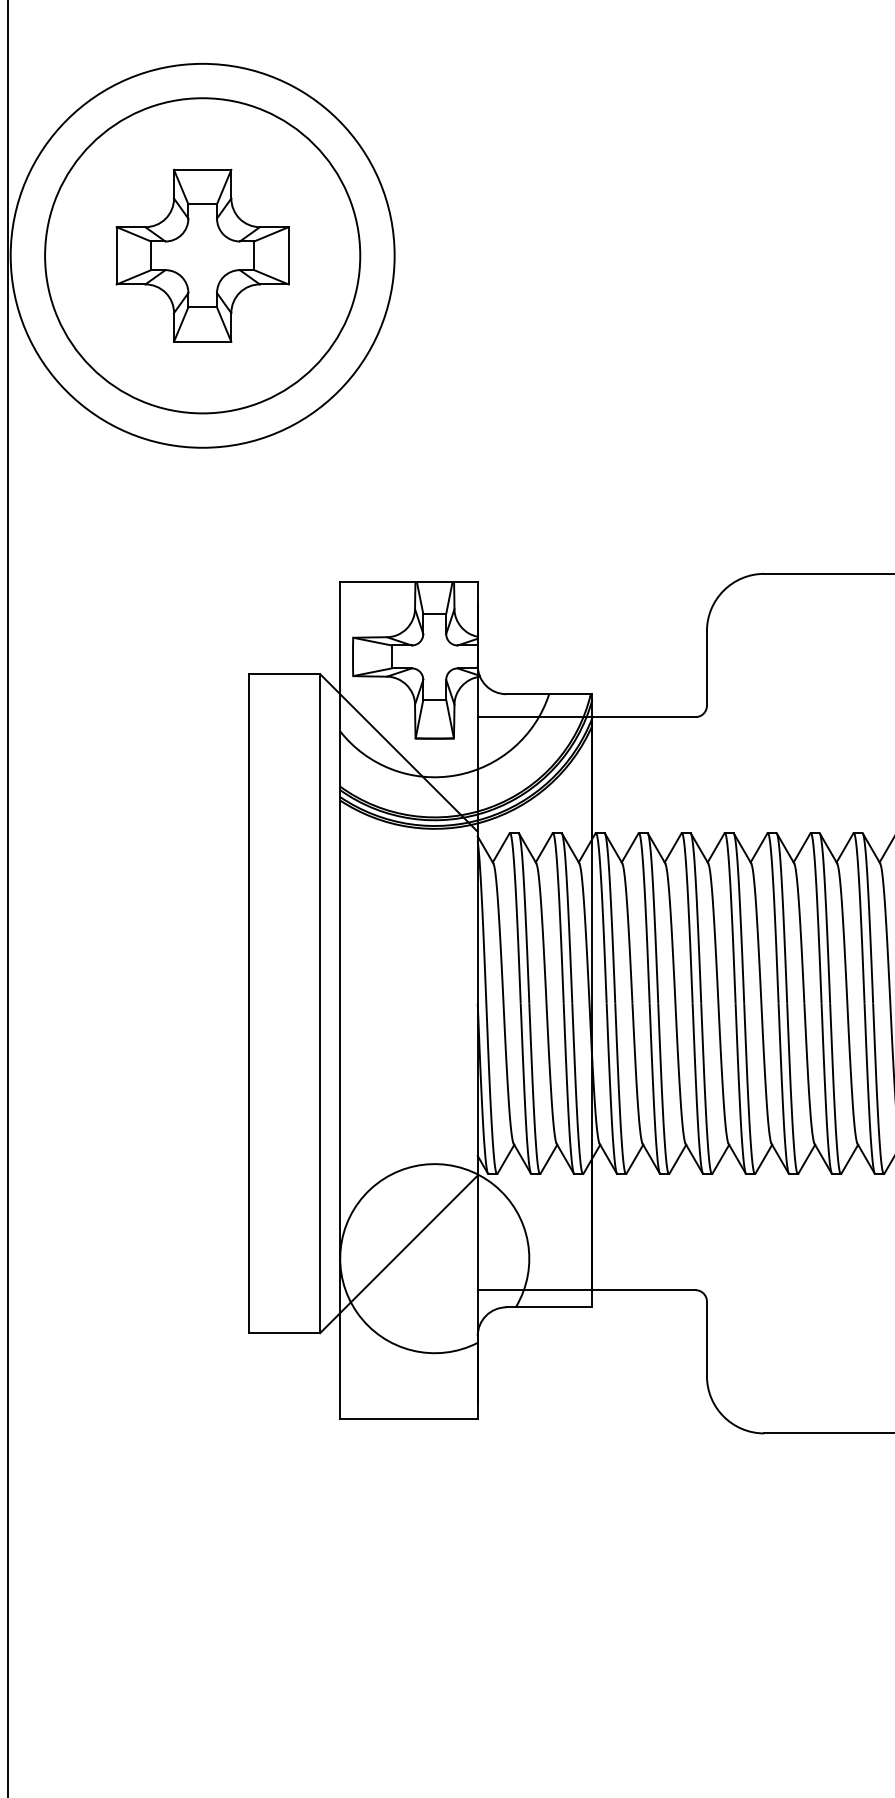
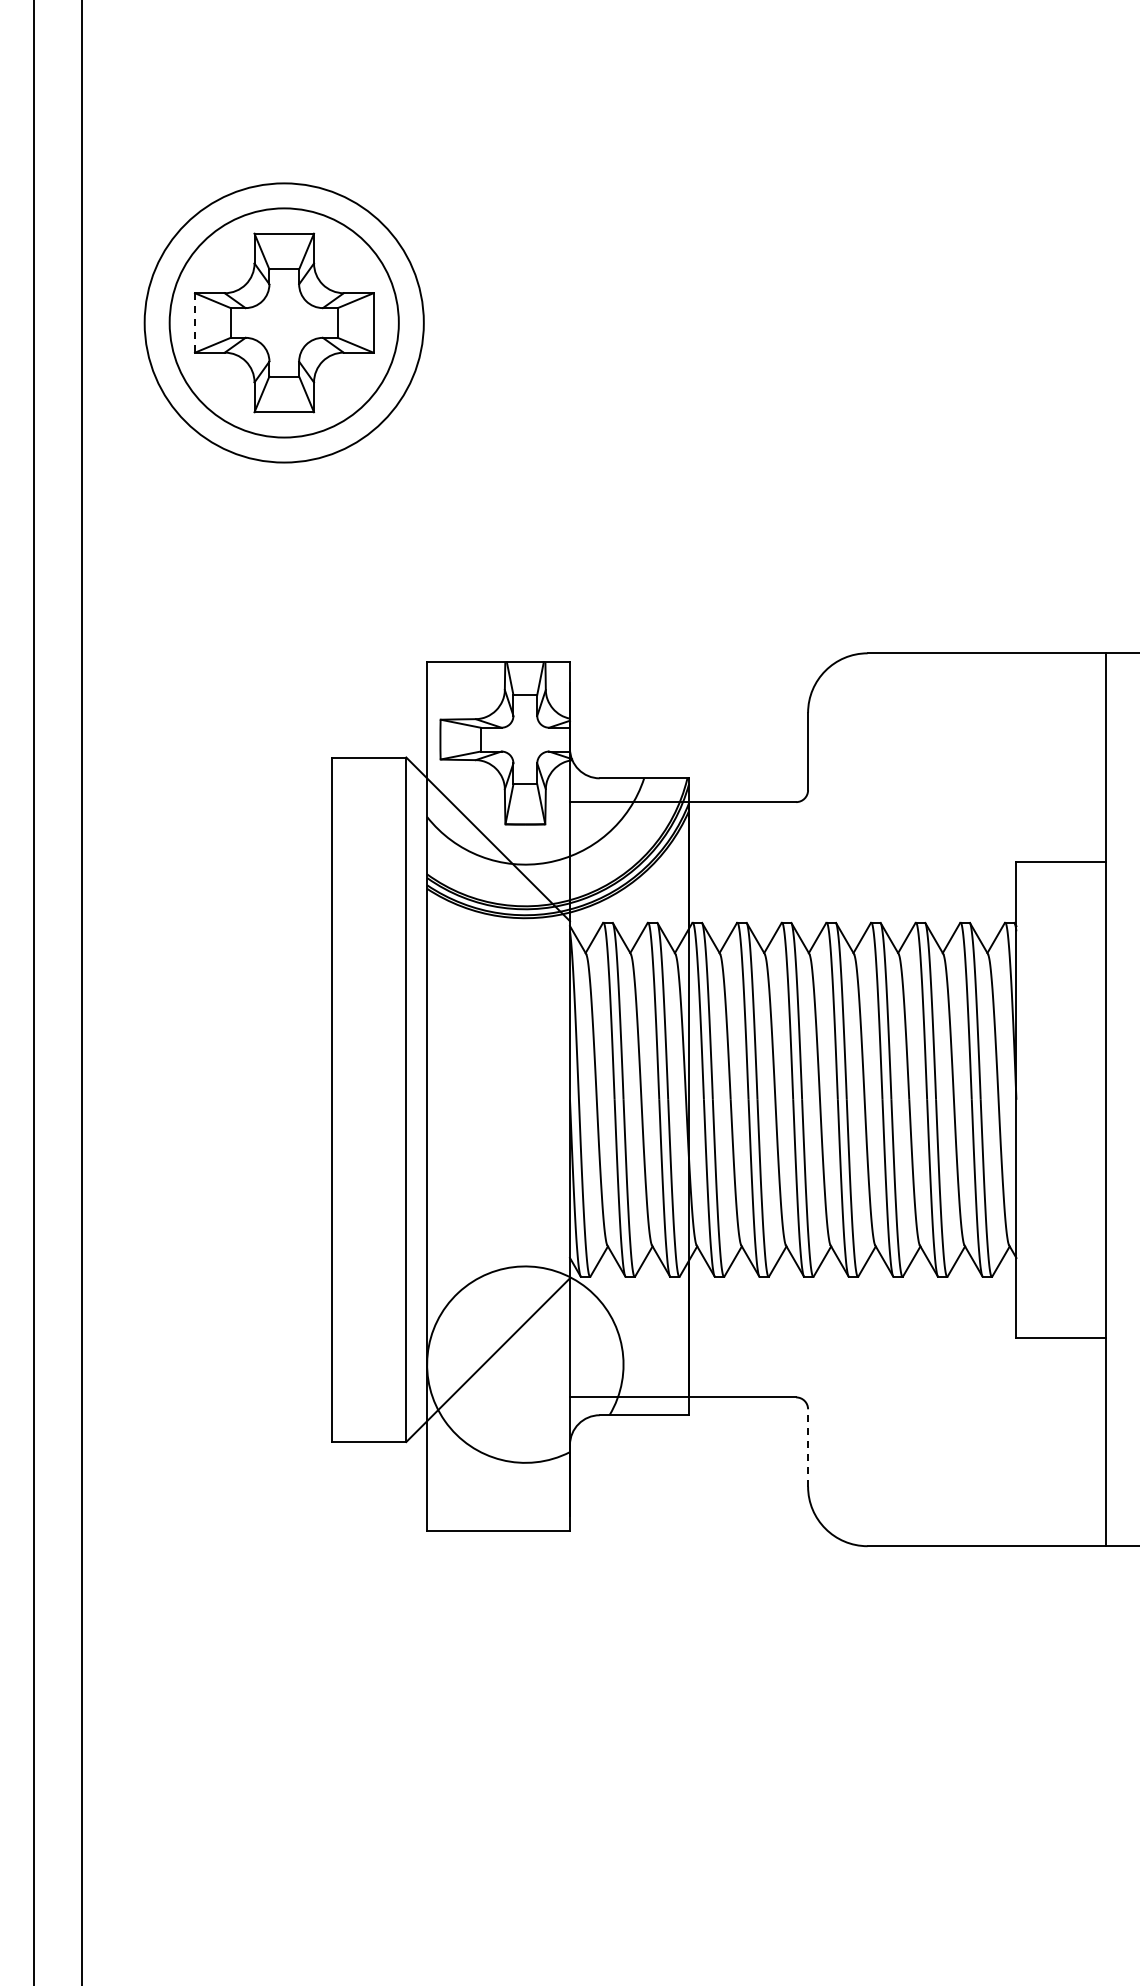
line: (116, 255) -> (194, 322), solid -> dashed
circle: (201, 255) -> (283, 322), size x0.7
circle: (201, 255) -> (283, 322), size x0.7
line: (707, 1338) -> (808, 1447), solid -> dashed

